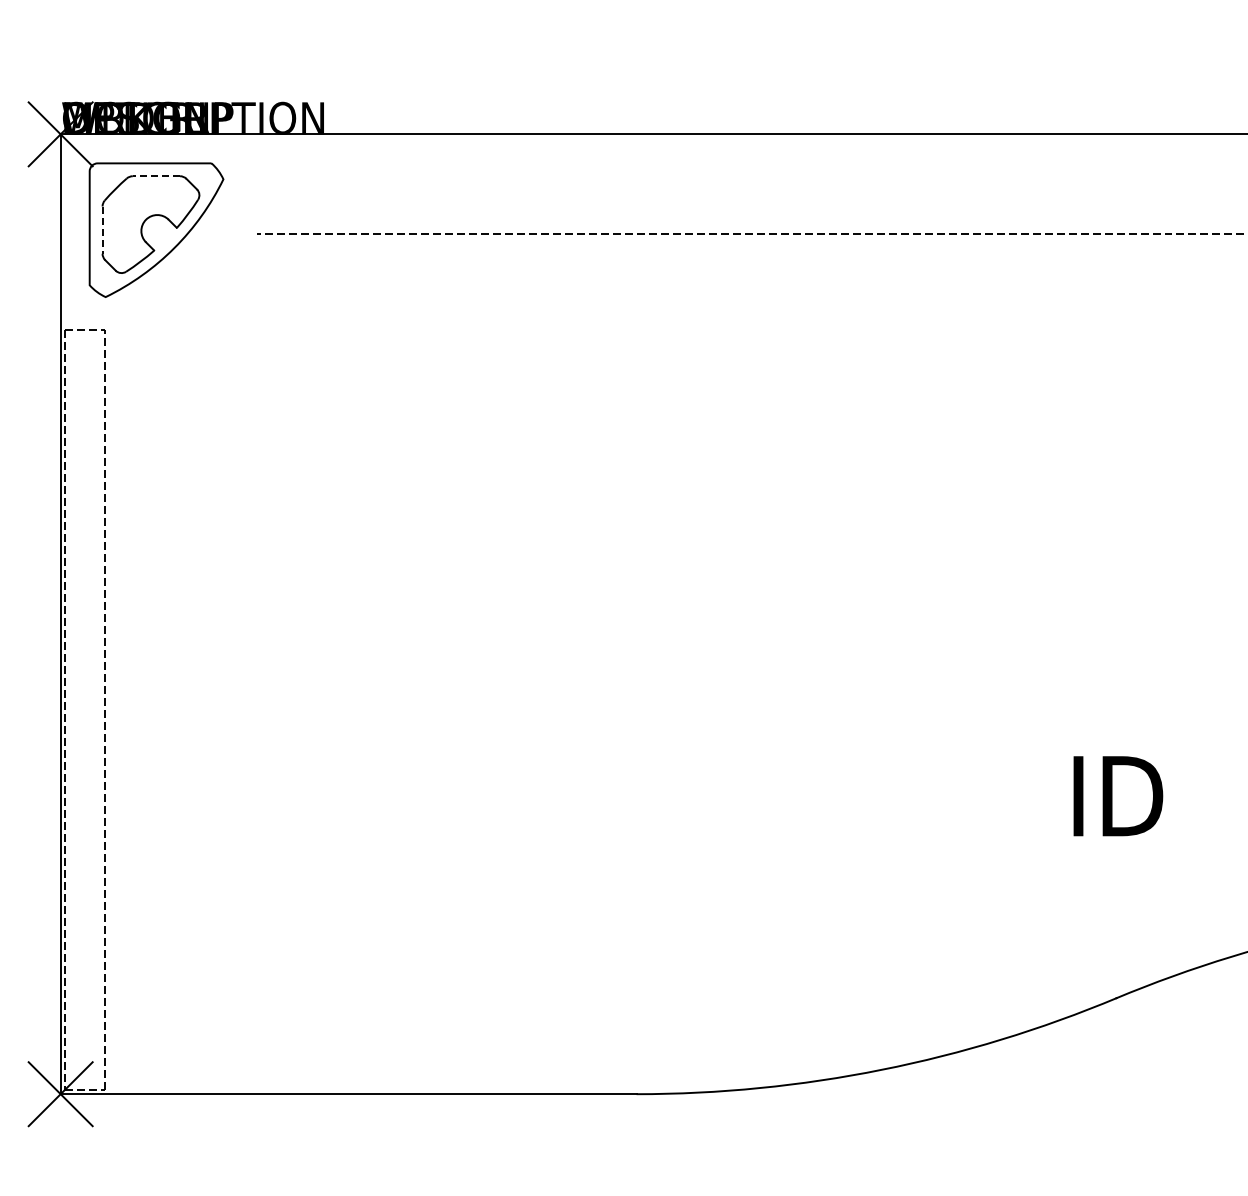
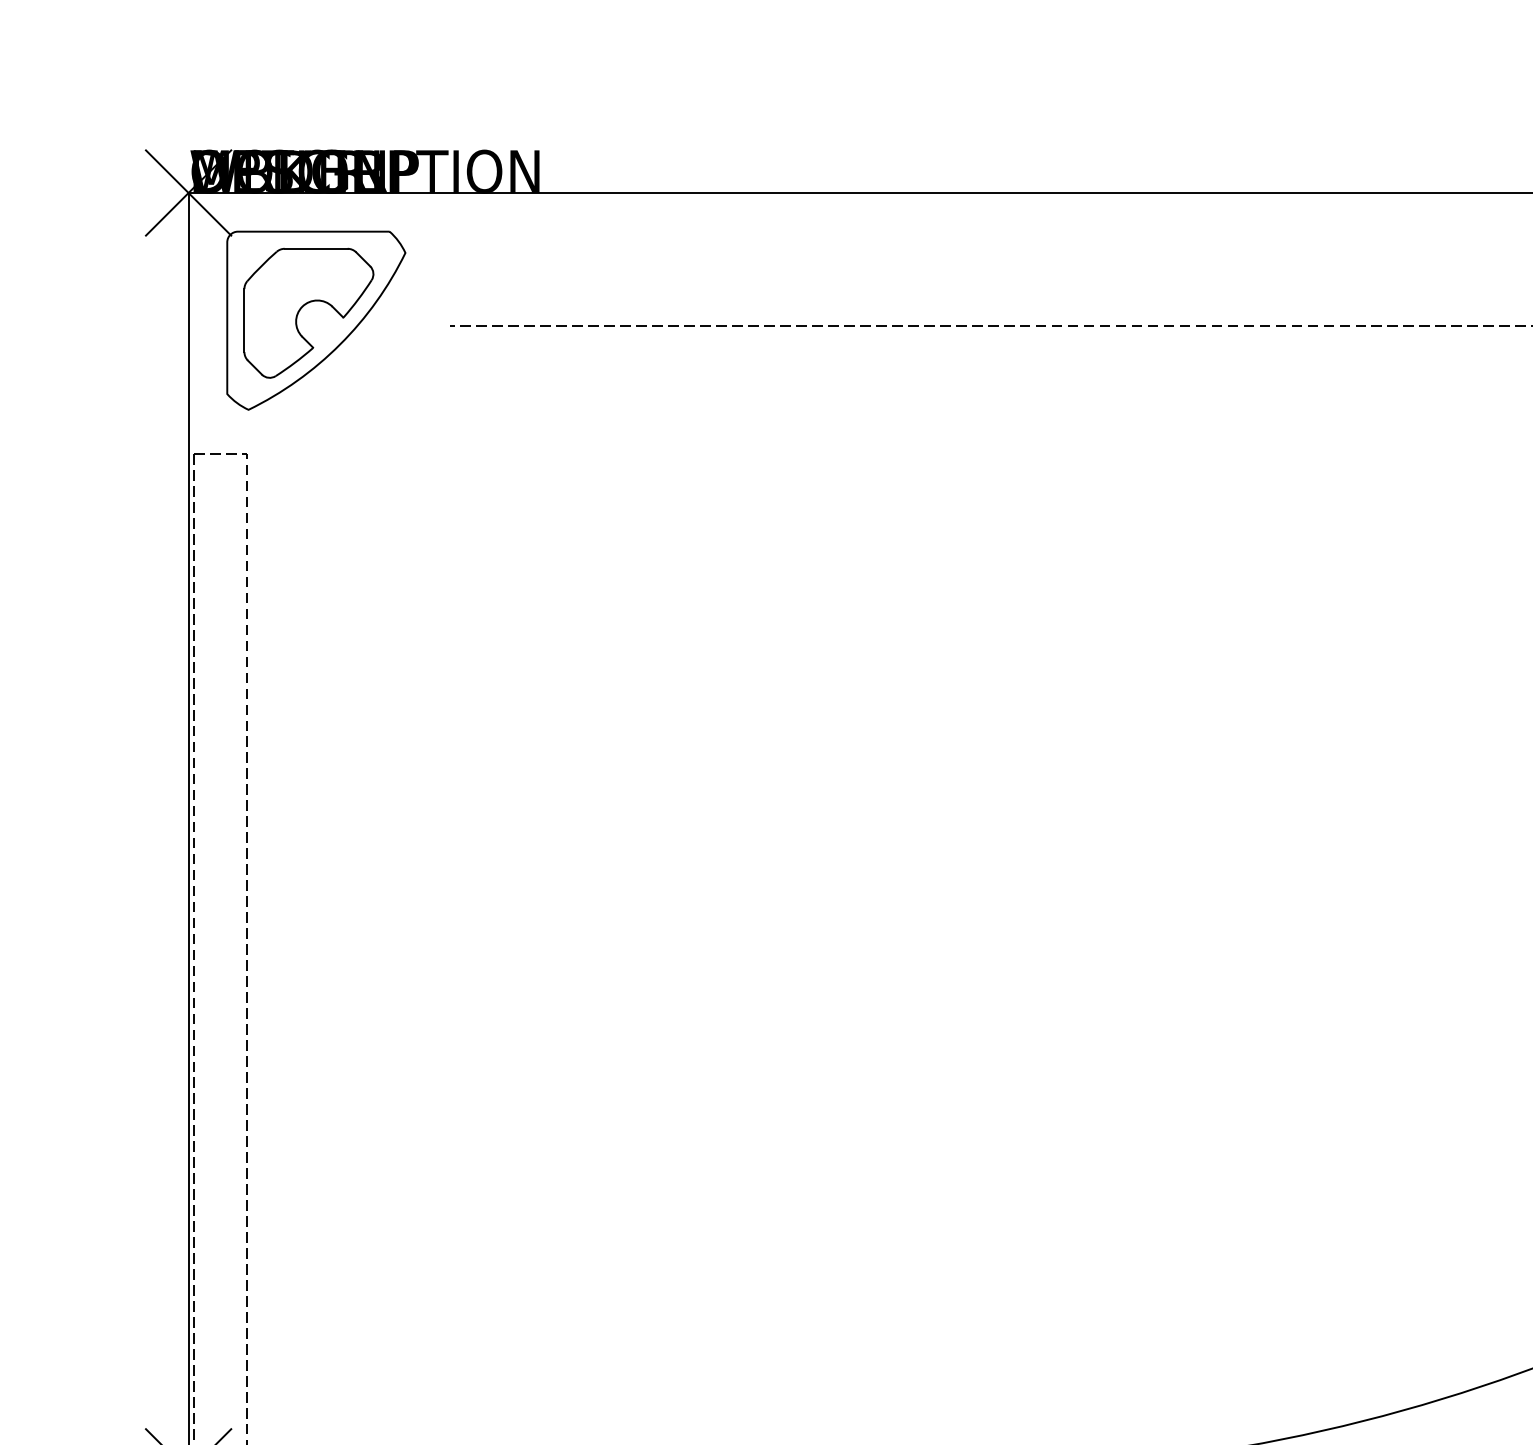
line: (156, 176) -> (316, 249), dashed -> solid
line: (102, 230) -> (244, 321), dashed -> solid

